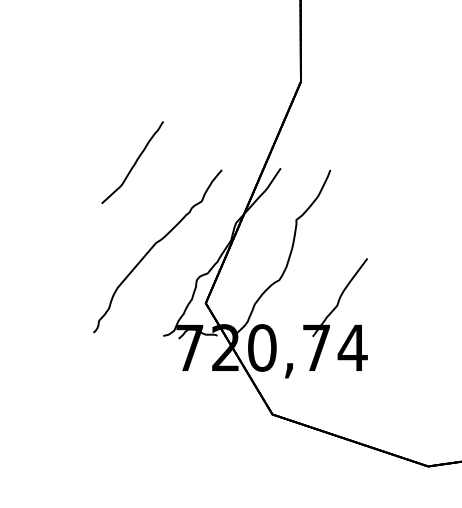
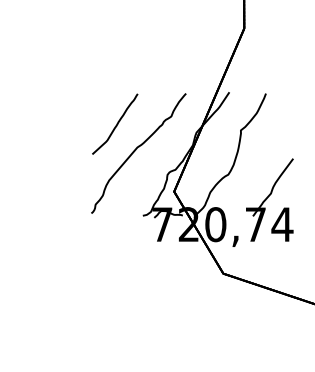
part: (132, 162) -> (115, 124), moved

